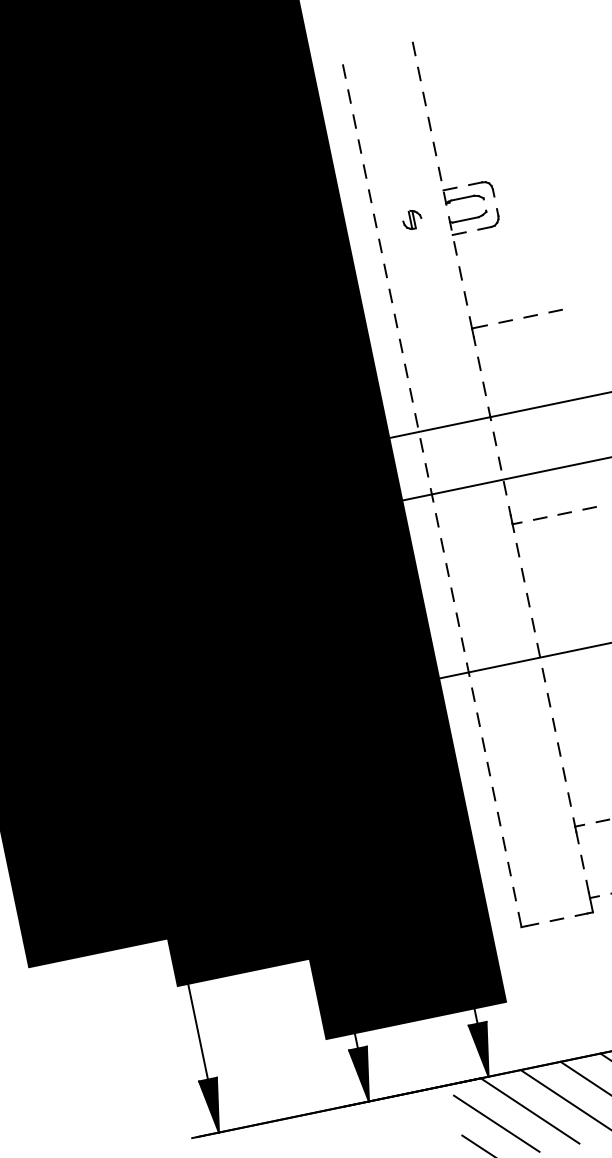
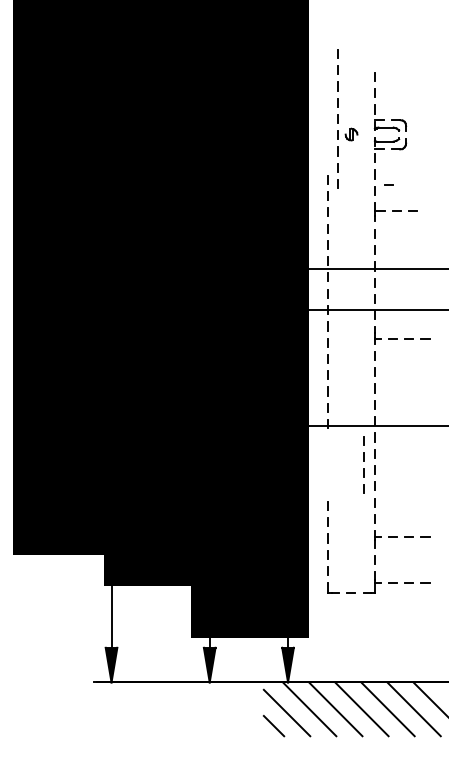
line: (418, 73) -> (374, 43), removed
line: (363, 170) -> (337, 118), moved
line: (555, 311) -> (388, 184), moved
line: (478, 726) -> (363, 461), moved

